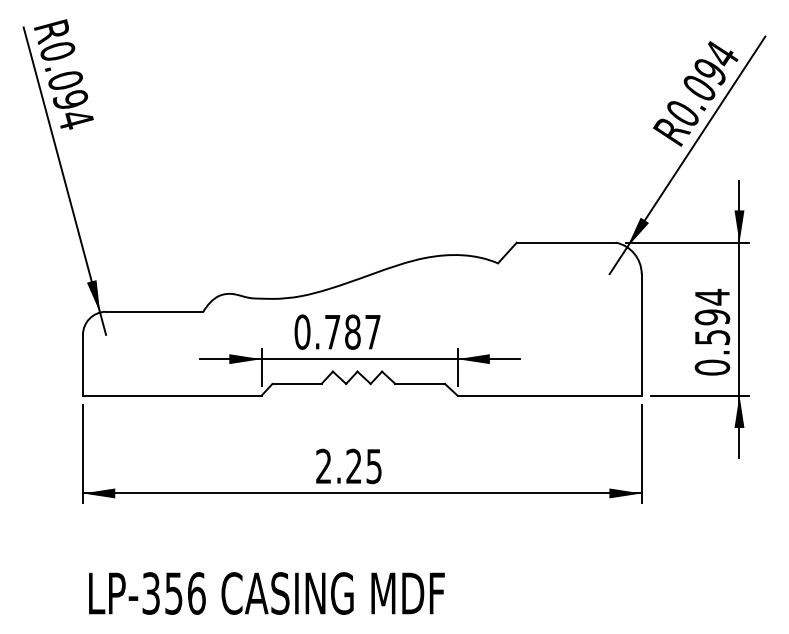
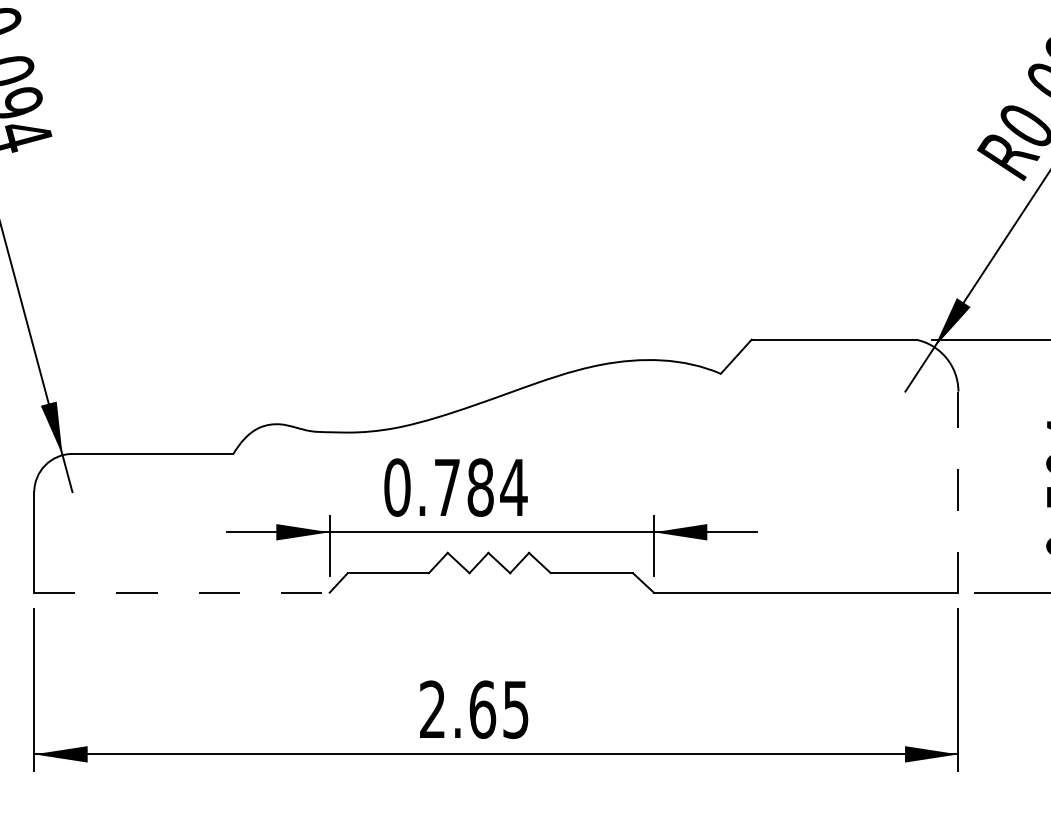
text: (372, 332) -> (513, 488), 0.787 -> 0.784
line: (641, 334) -> (958, 491), solid -> dashed
line: (172, 395) -> (182, 592), solid -> dashed
text: (354, 466) -> (483, 709), 2.25 -> 2.65

